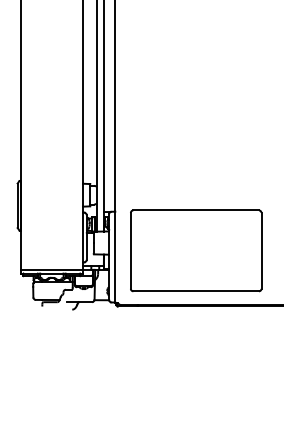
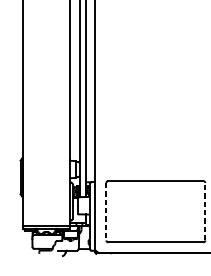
line: (130, 250) -> (106, 211), solid -> dashed
line: (261, 250) -> (205, 211), solid -> dashed

